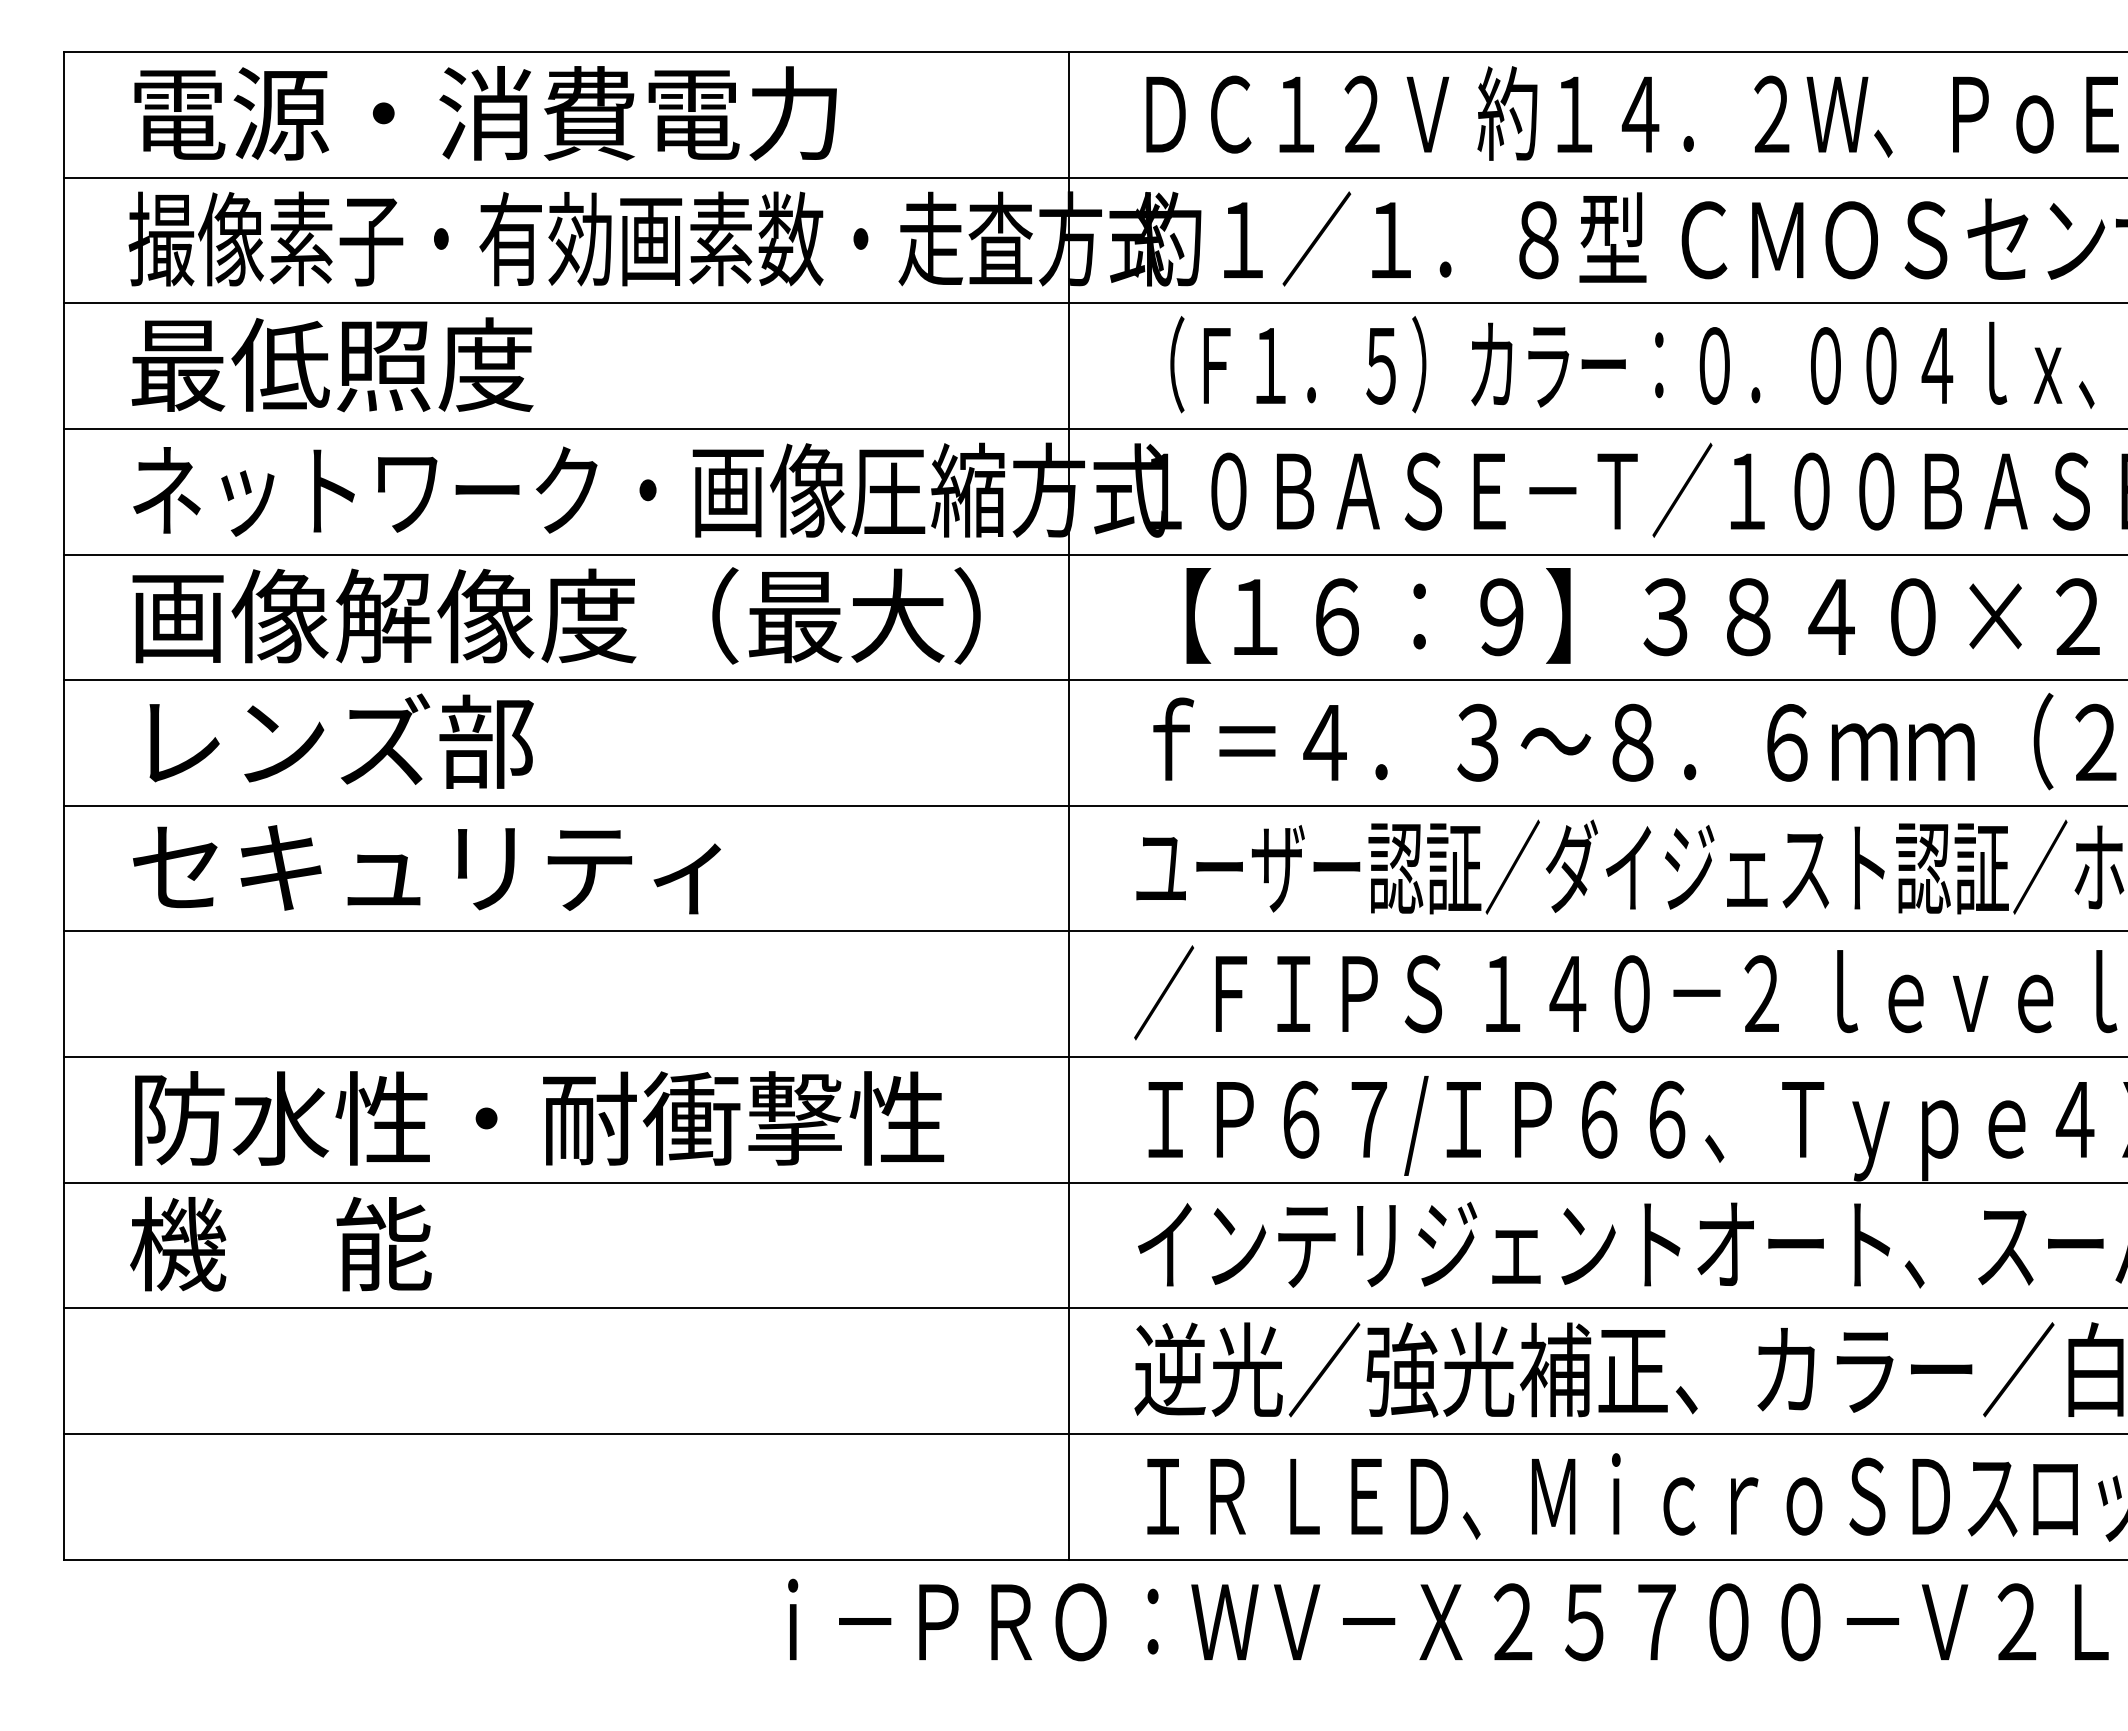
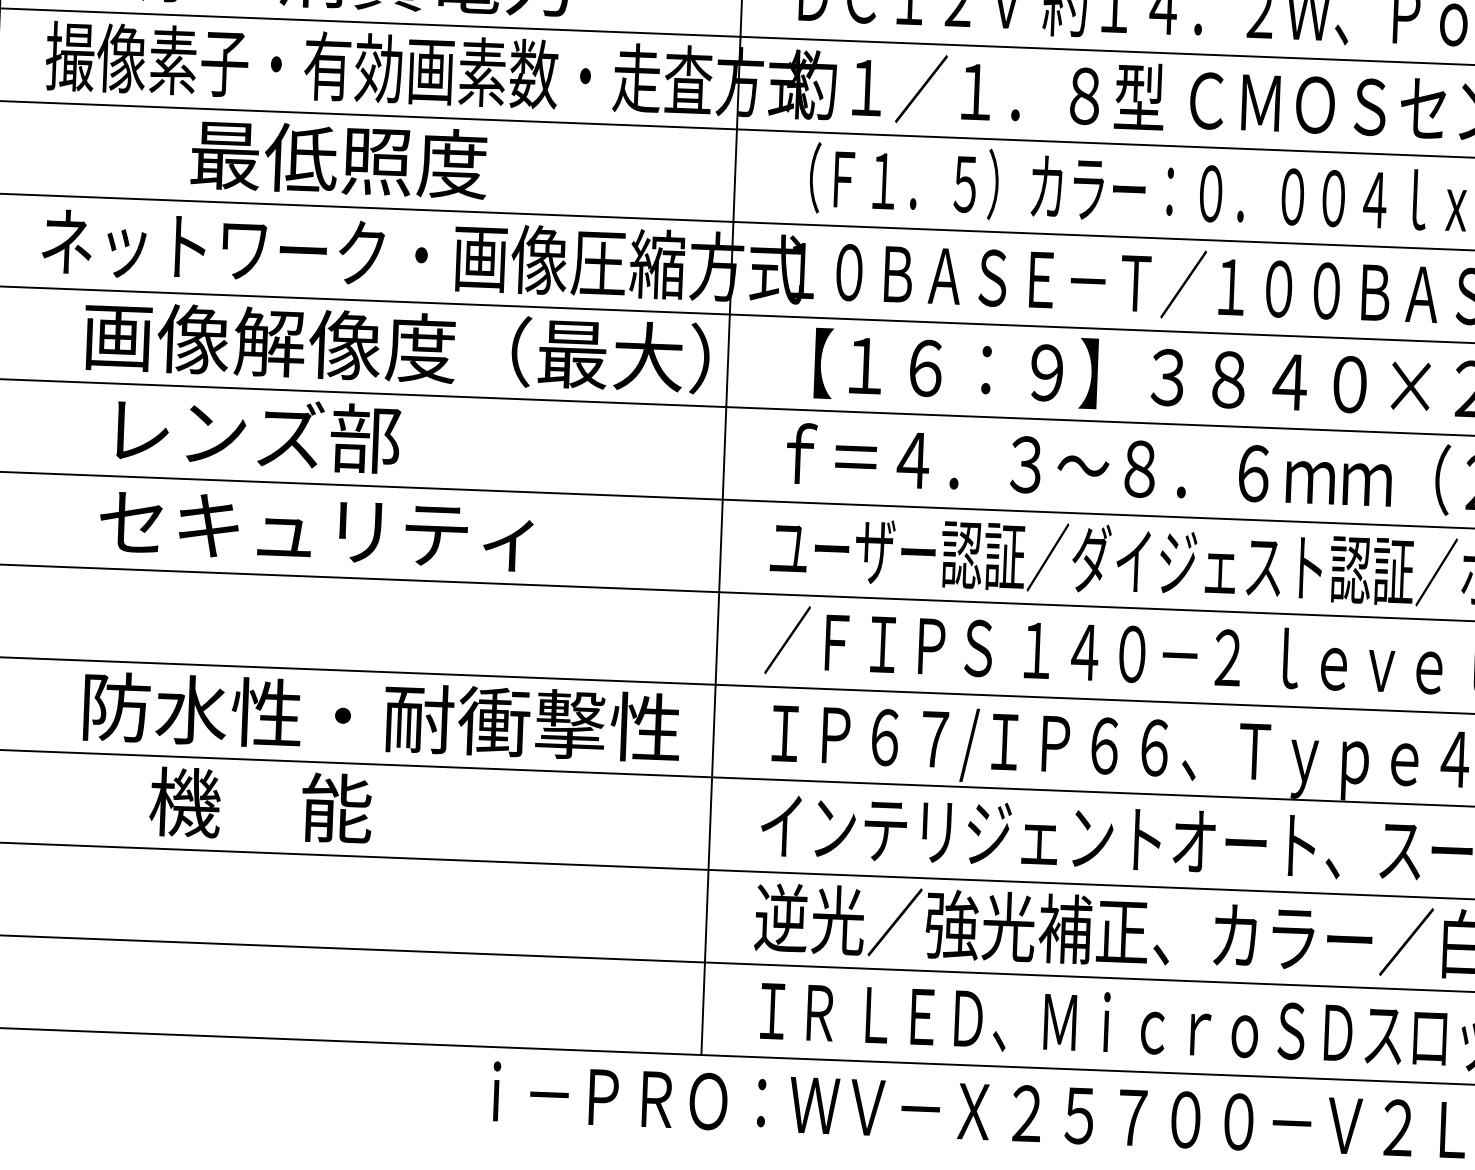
text: (332, 364) -> (339, 159), moved
text: (556, 615) -> (396, 346), moved
text: (341, 740) -> (258, 433), moved
text: (426, 869) -> (316, 531), moved
text: (539, 1118) -> (382, 717), moved
text: (280, 1243) -> (260, 804), moved

